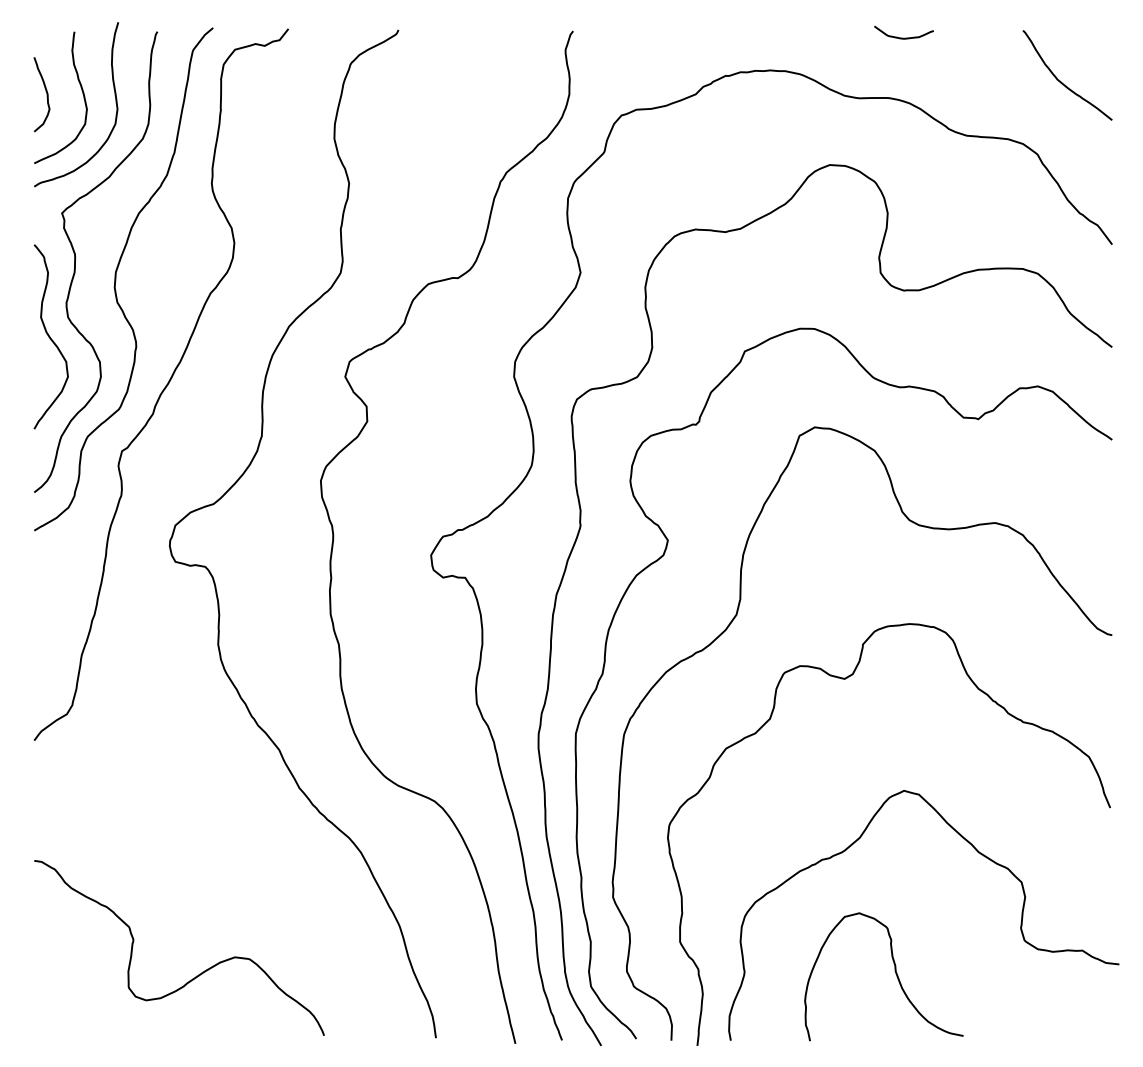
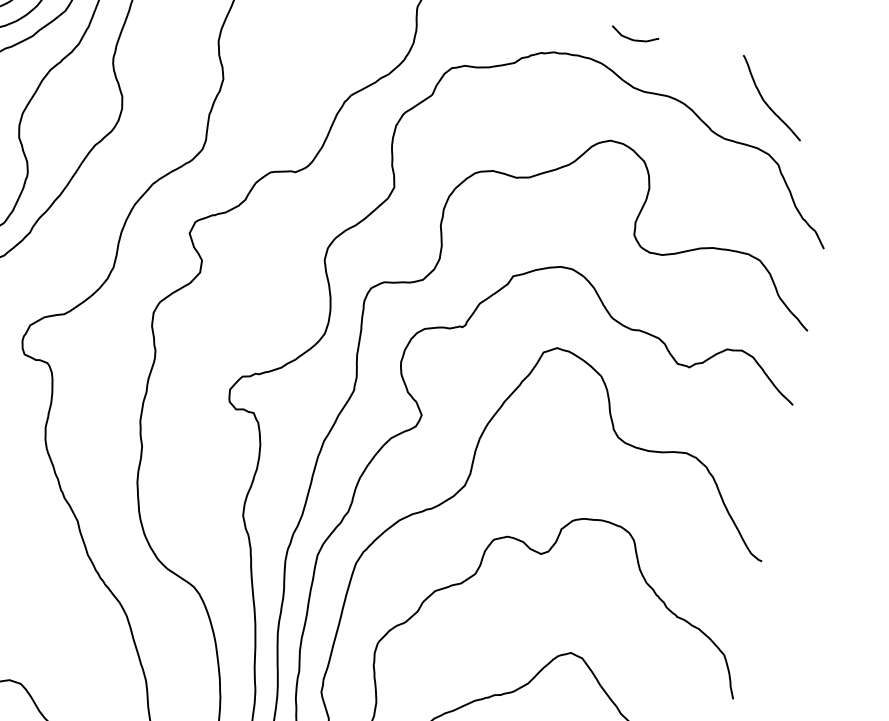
curve: (903, 37) -> (633, 39), moved
curve: (1061, 81) -> (766, 102), moved

